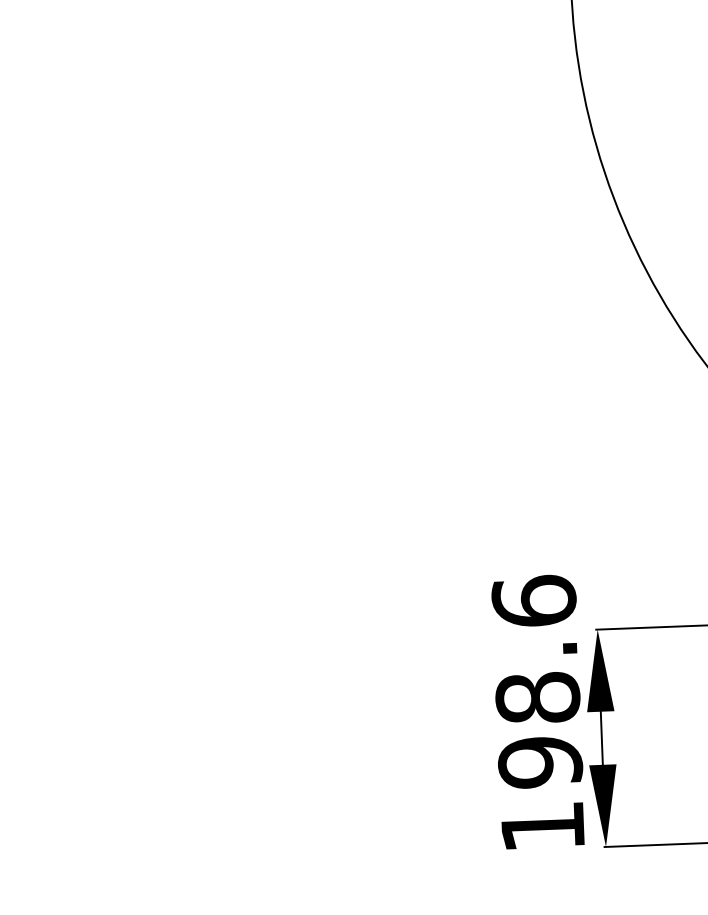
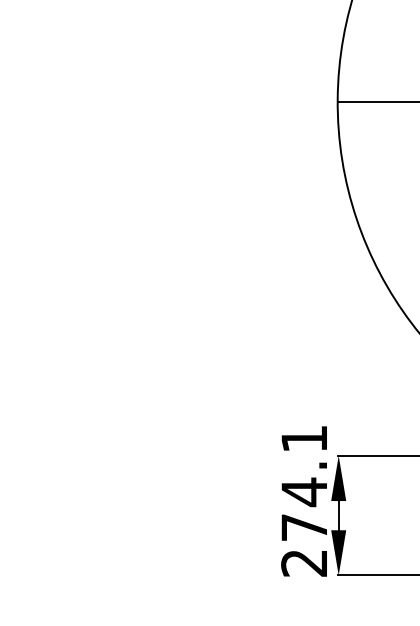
text: (538, 713) -> (304, 500), 198.6 -> 274.1

